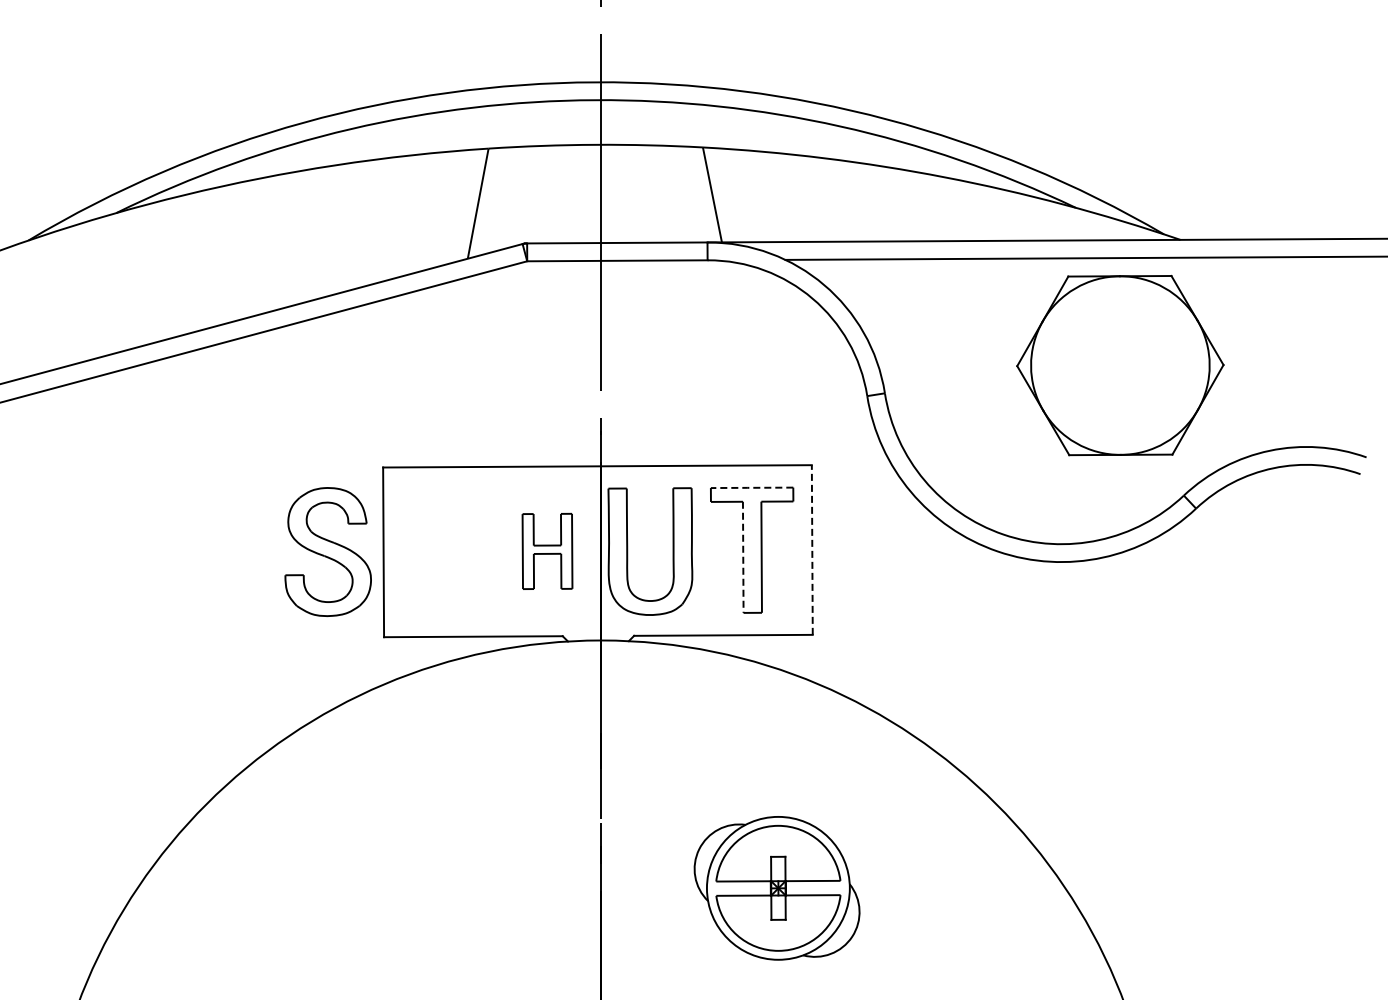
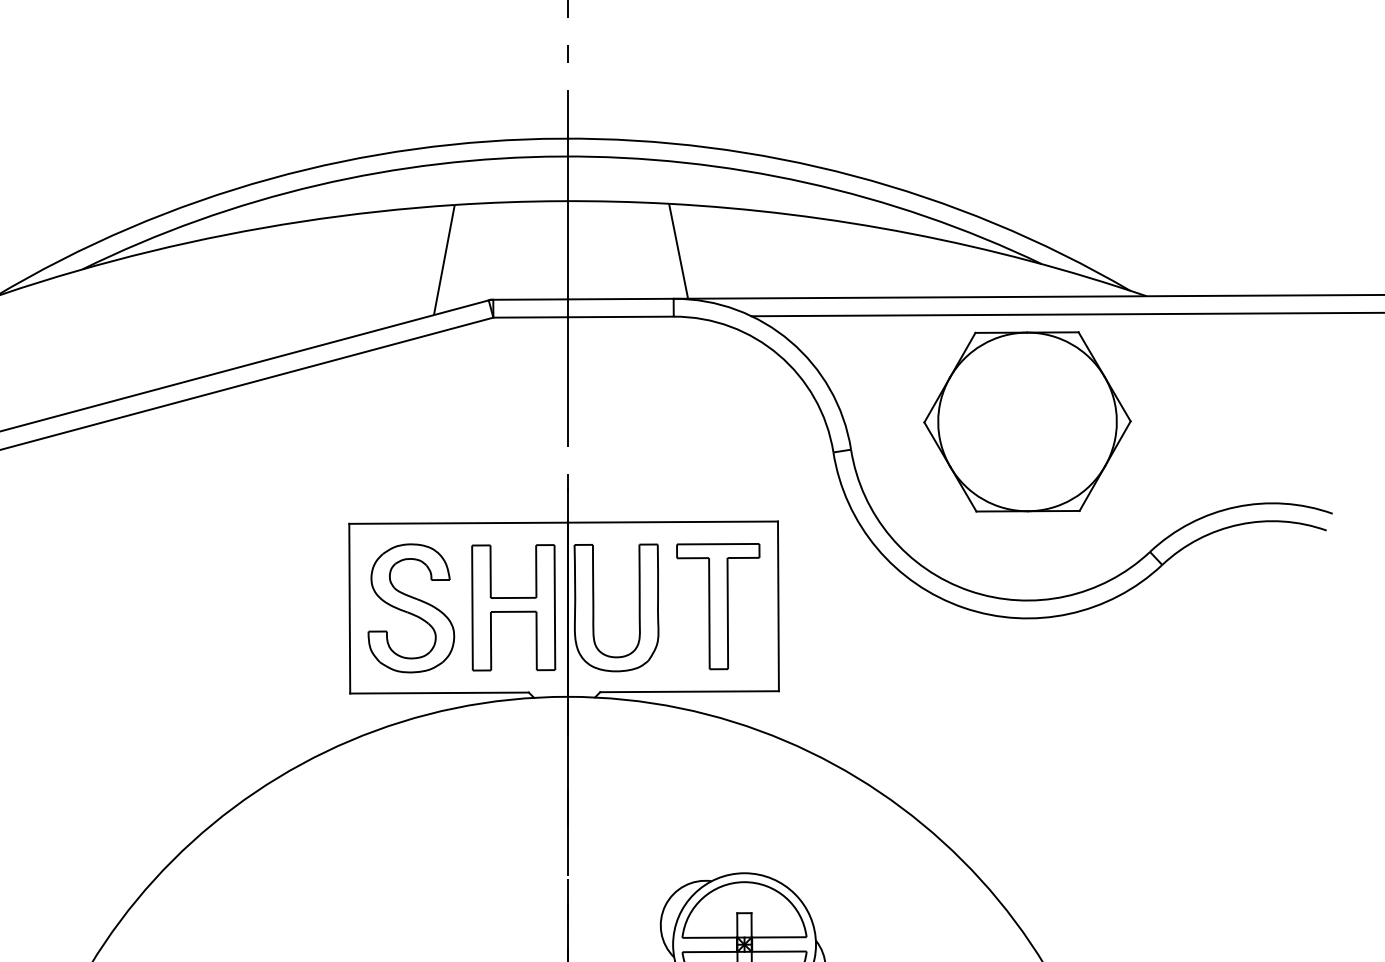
part: (1120, 365) -> (1027, 421), moved
line: (751, 487) -> (717, 543), dashed -> solid
line: (812, 550) -> (778, 606), dashed -> solid
part: (327, 551) -> (410, 607), moved
part: (547, 551) -> (513, 607), size x1.67
line: (743, 558) -> (709, 614), dashed -> solid

